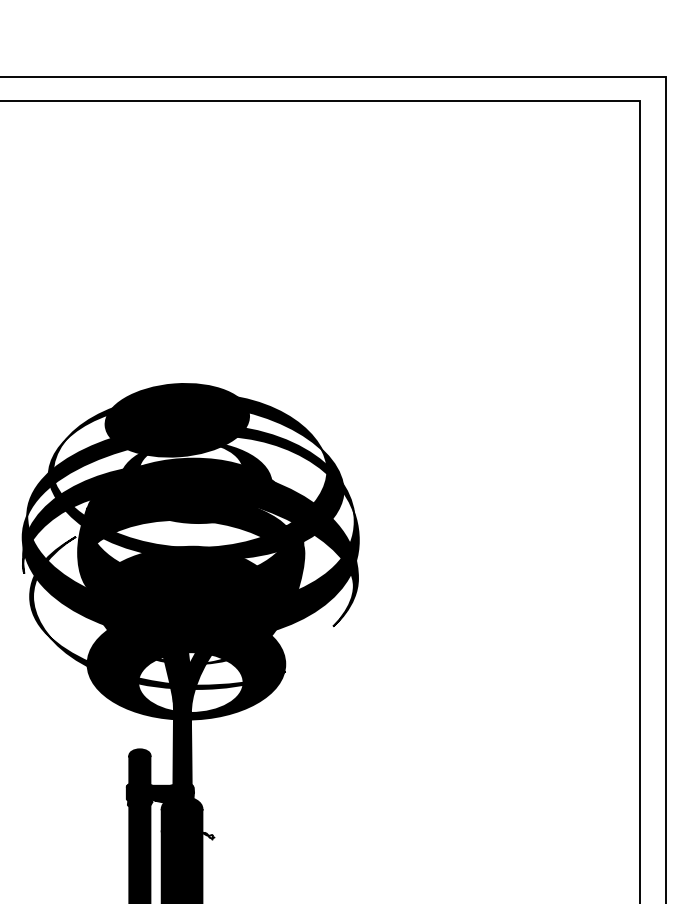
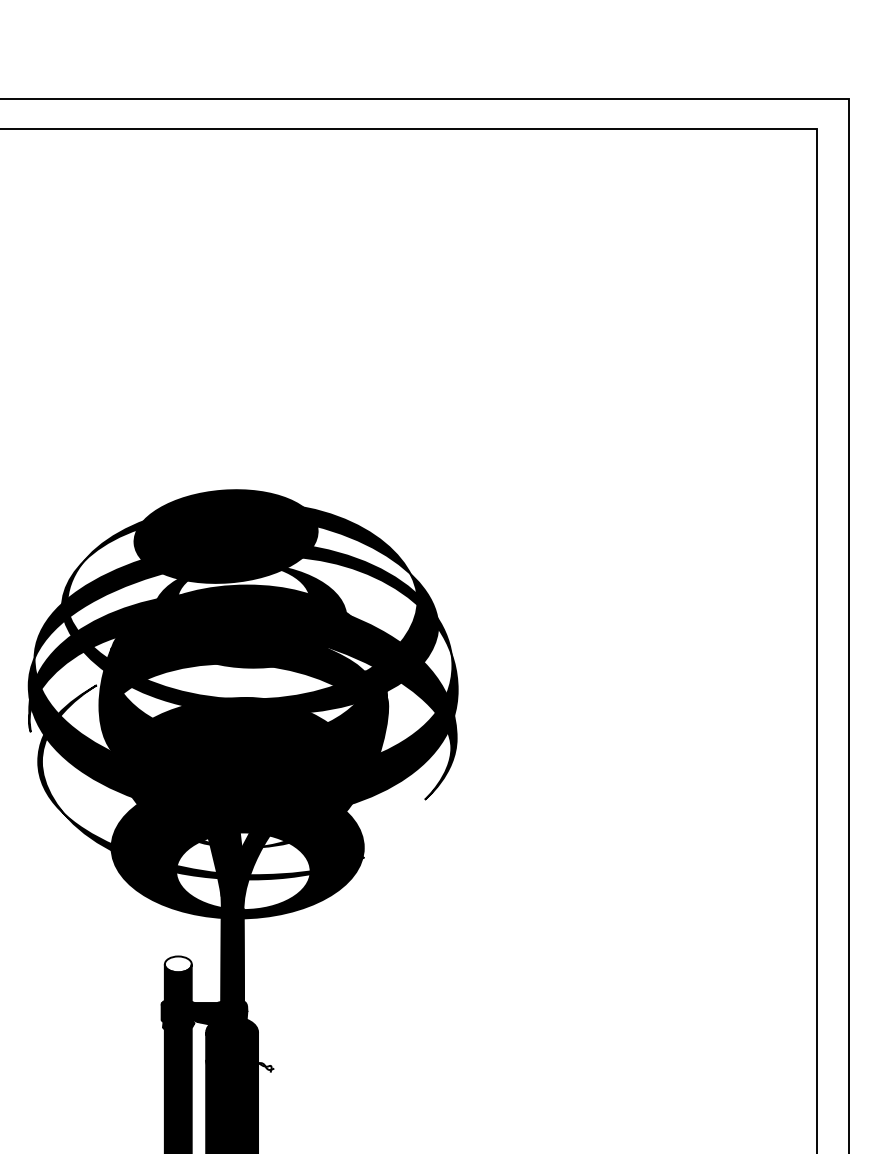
fill: (139, 755) -> (177, 964), removed

